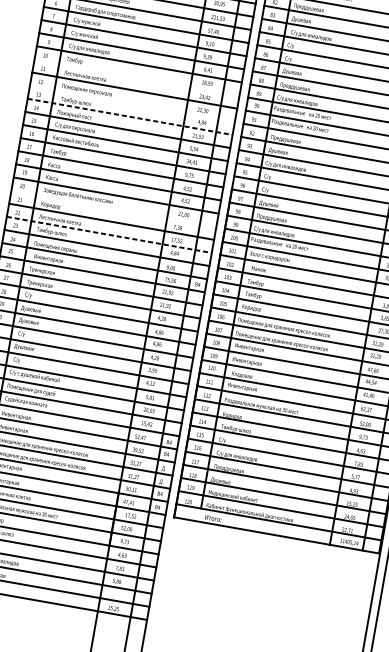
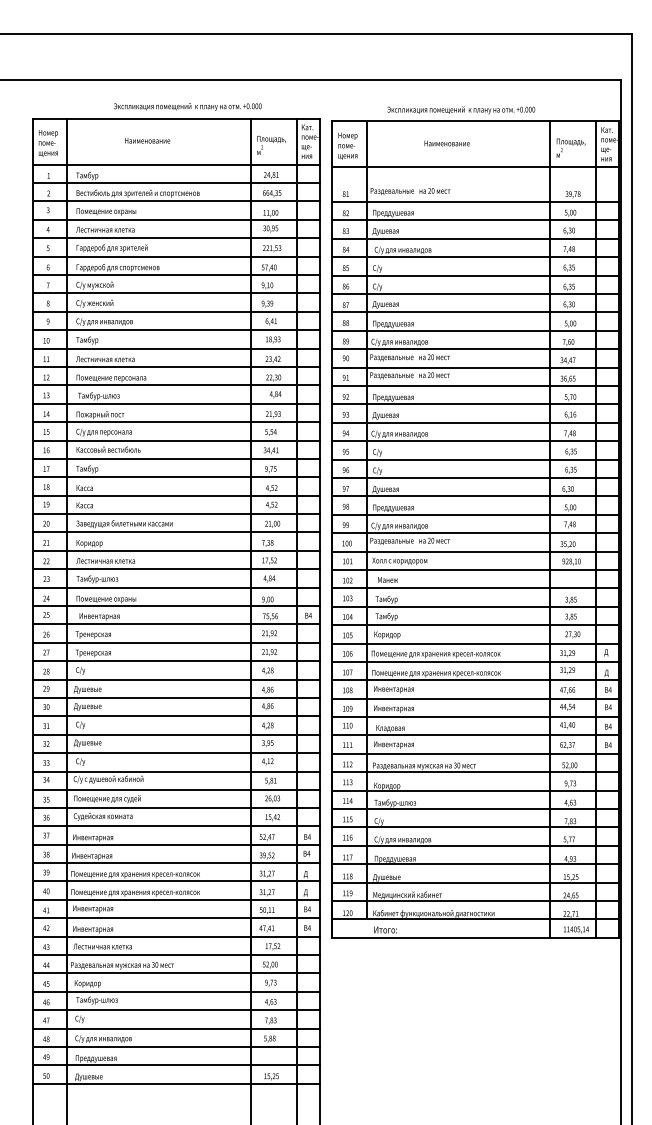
line: (136, 77) -> (175, 348), added
line: (131, 103) -> (175, 385), added
line: (130, 116) -> (176, 403), dashed -> solid
line: (113, 208) -> (175, 532), added
line: (109, 235) -> (176, 569), dashed -> solid

